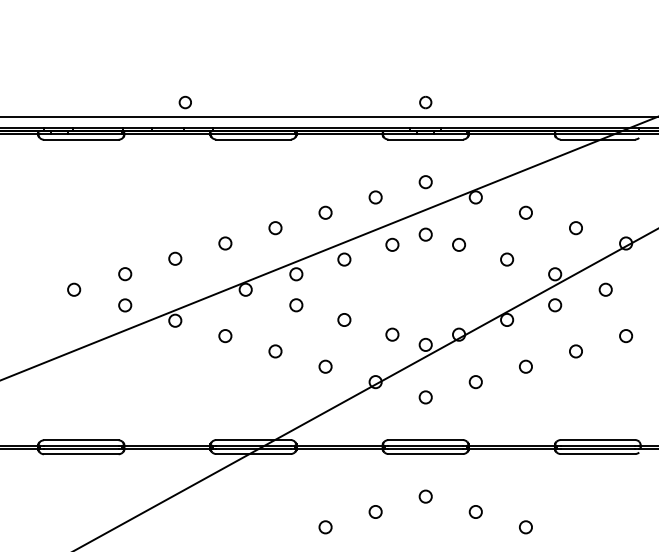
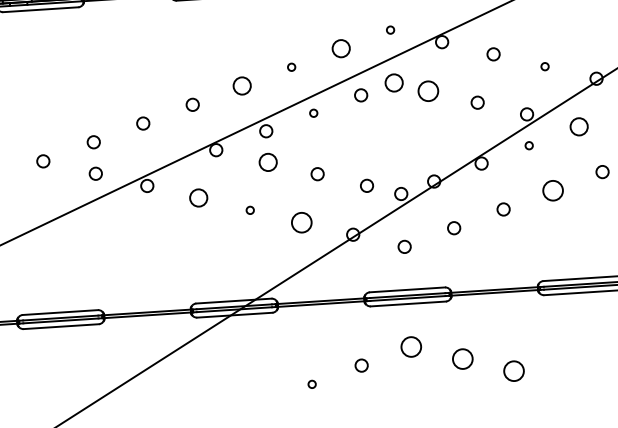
circle: (425, 182) -> (390, 30), size x0.6
circle: (375, 197) -> (341, 48), size x1.4
circle: (325, 212) -> (291, 67), size x0.6
circle: (275, 228) -> (242, 86), size x1.4
circle: (575, 228) -> (544, 66), size x0.6
circle: (425, 234) -> (393, 82), size x1.4
circle: (458, 244) -> (427, 90), size x1.6
circle: (344, 259) -> (313, 113), size x0.6
circle: (605, 289) -> (578, 126), size x1.4
circle: (296, 305) -> (268, 162), size x1.4
circle: (555, 305) -> (529, 145), size x0.6
circle: (225, 336) -> (198, 198), size x1.4
circle: (275, 351) -> (250, 210), size x0.6
circle: (575, 351) -> (552, 190), size x1.6
circle: (325, 366) -> (301, 222), size x1.6
circle: (425, 496) -> (410, 346), size x1.6
circle: (475, 511) -> (462, 358), size x1.6
circle: (325, 527) -> (312, 384), size x0.6
circle: (525, 527) -> (513, 371), size x1.6

